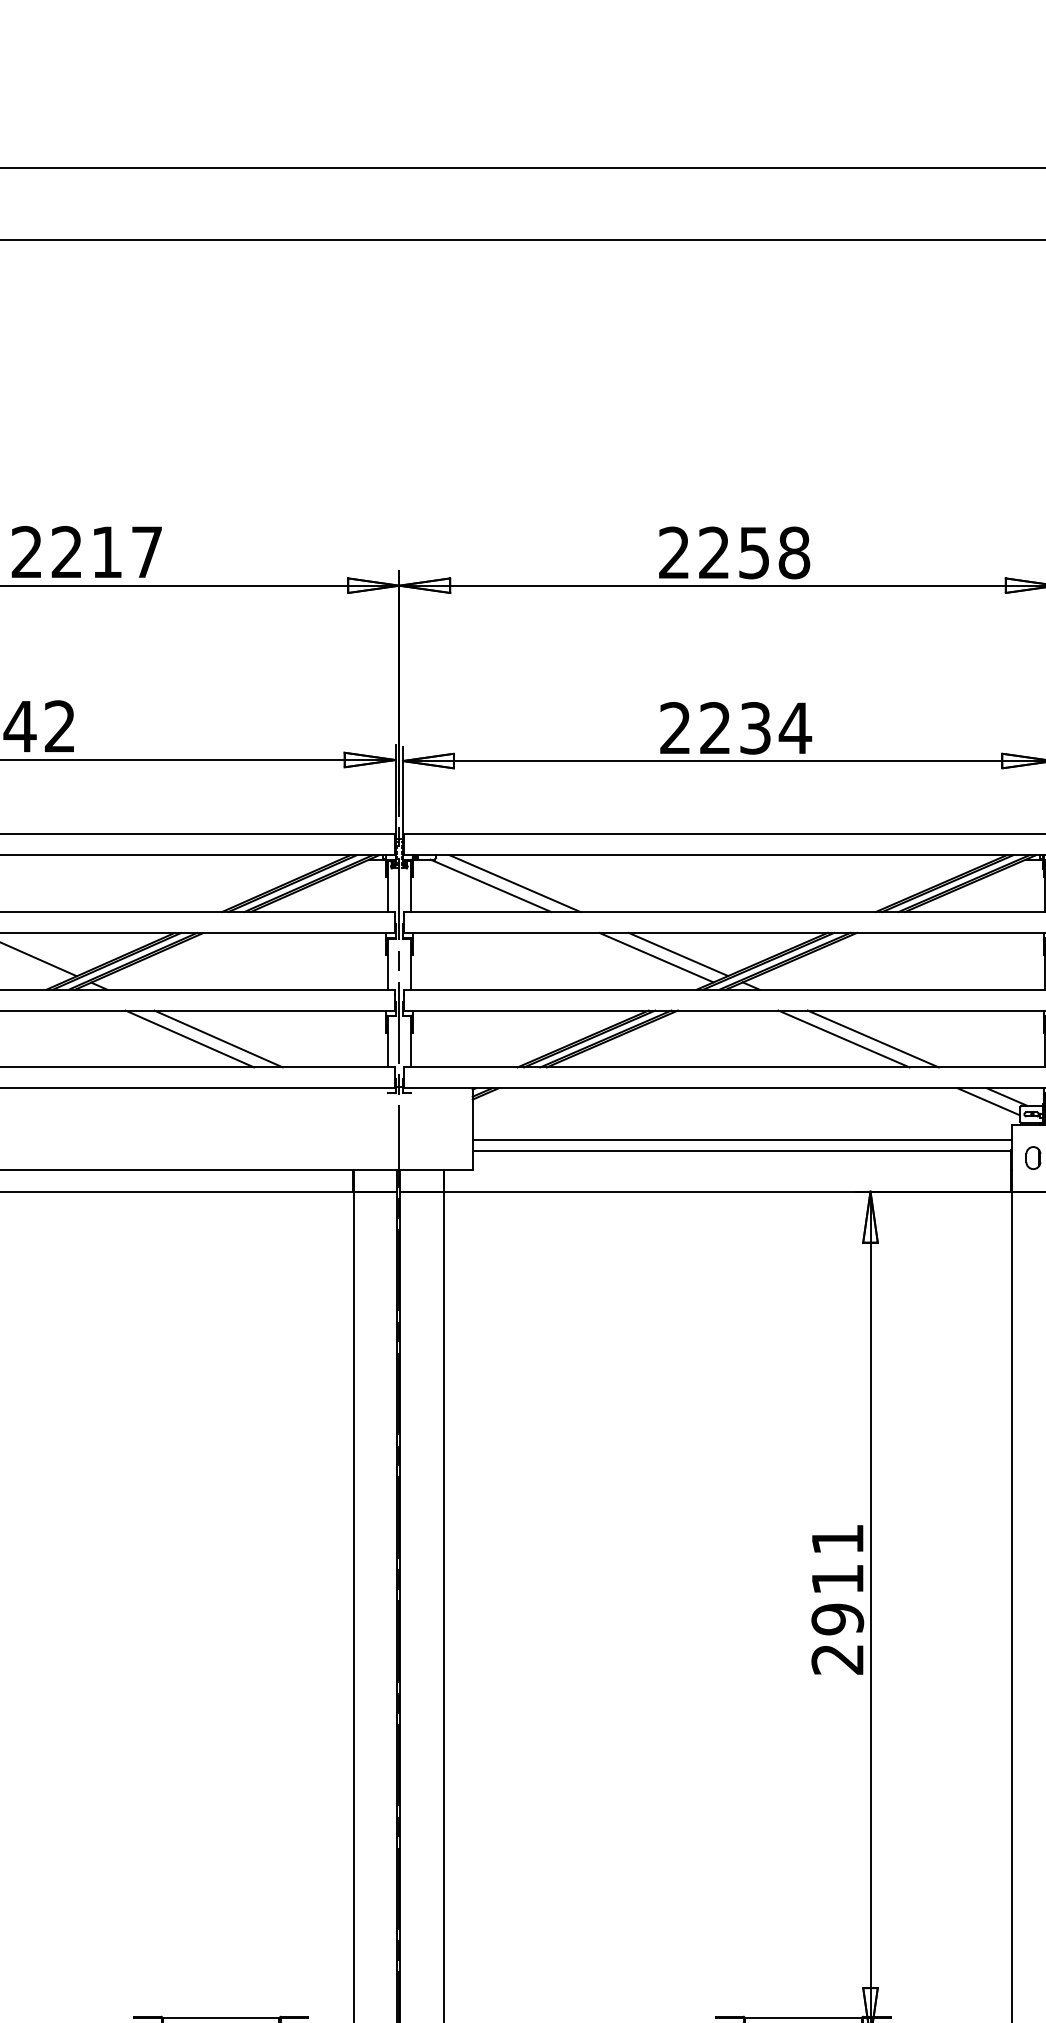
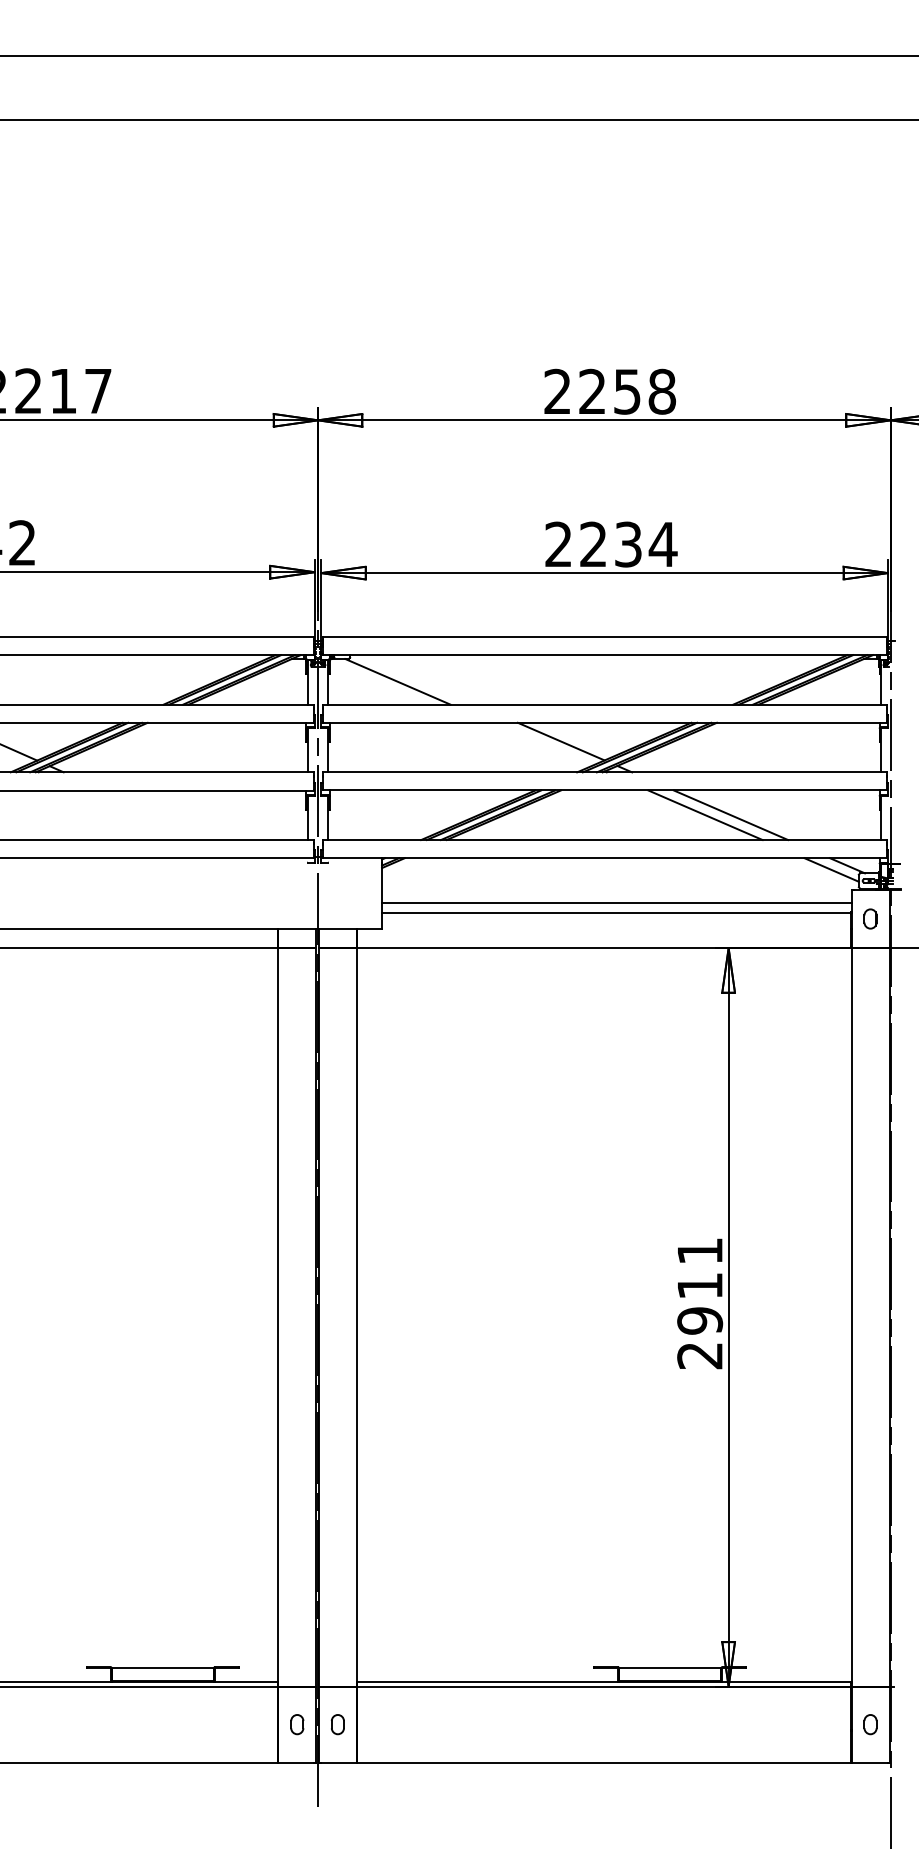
line: (514, 883) -> (418, 679), removed
line: (655, 956) -> (541, 743), removed
line: (189, 1038) -> (135, 814), removed
line: (218, 1038) -> (160, 814), removed

